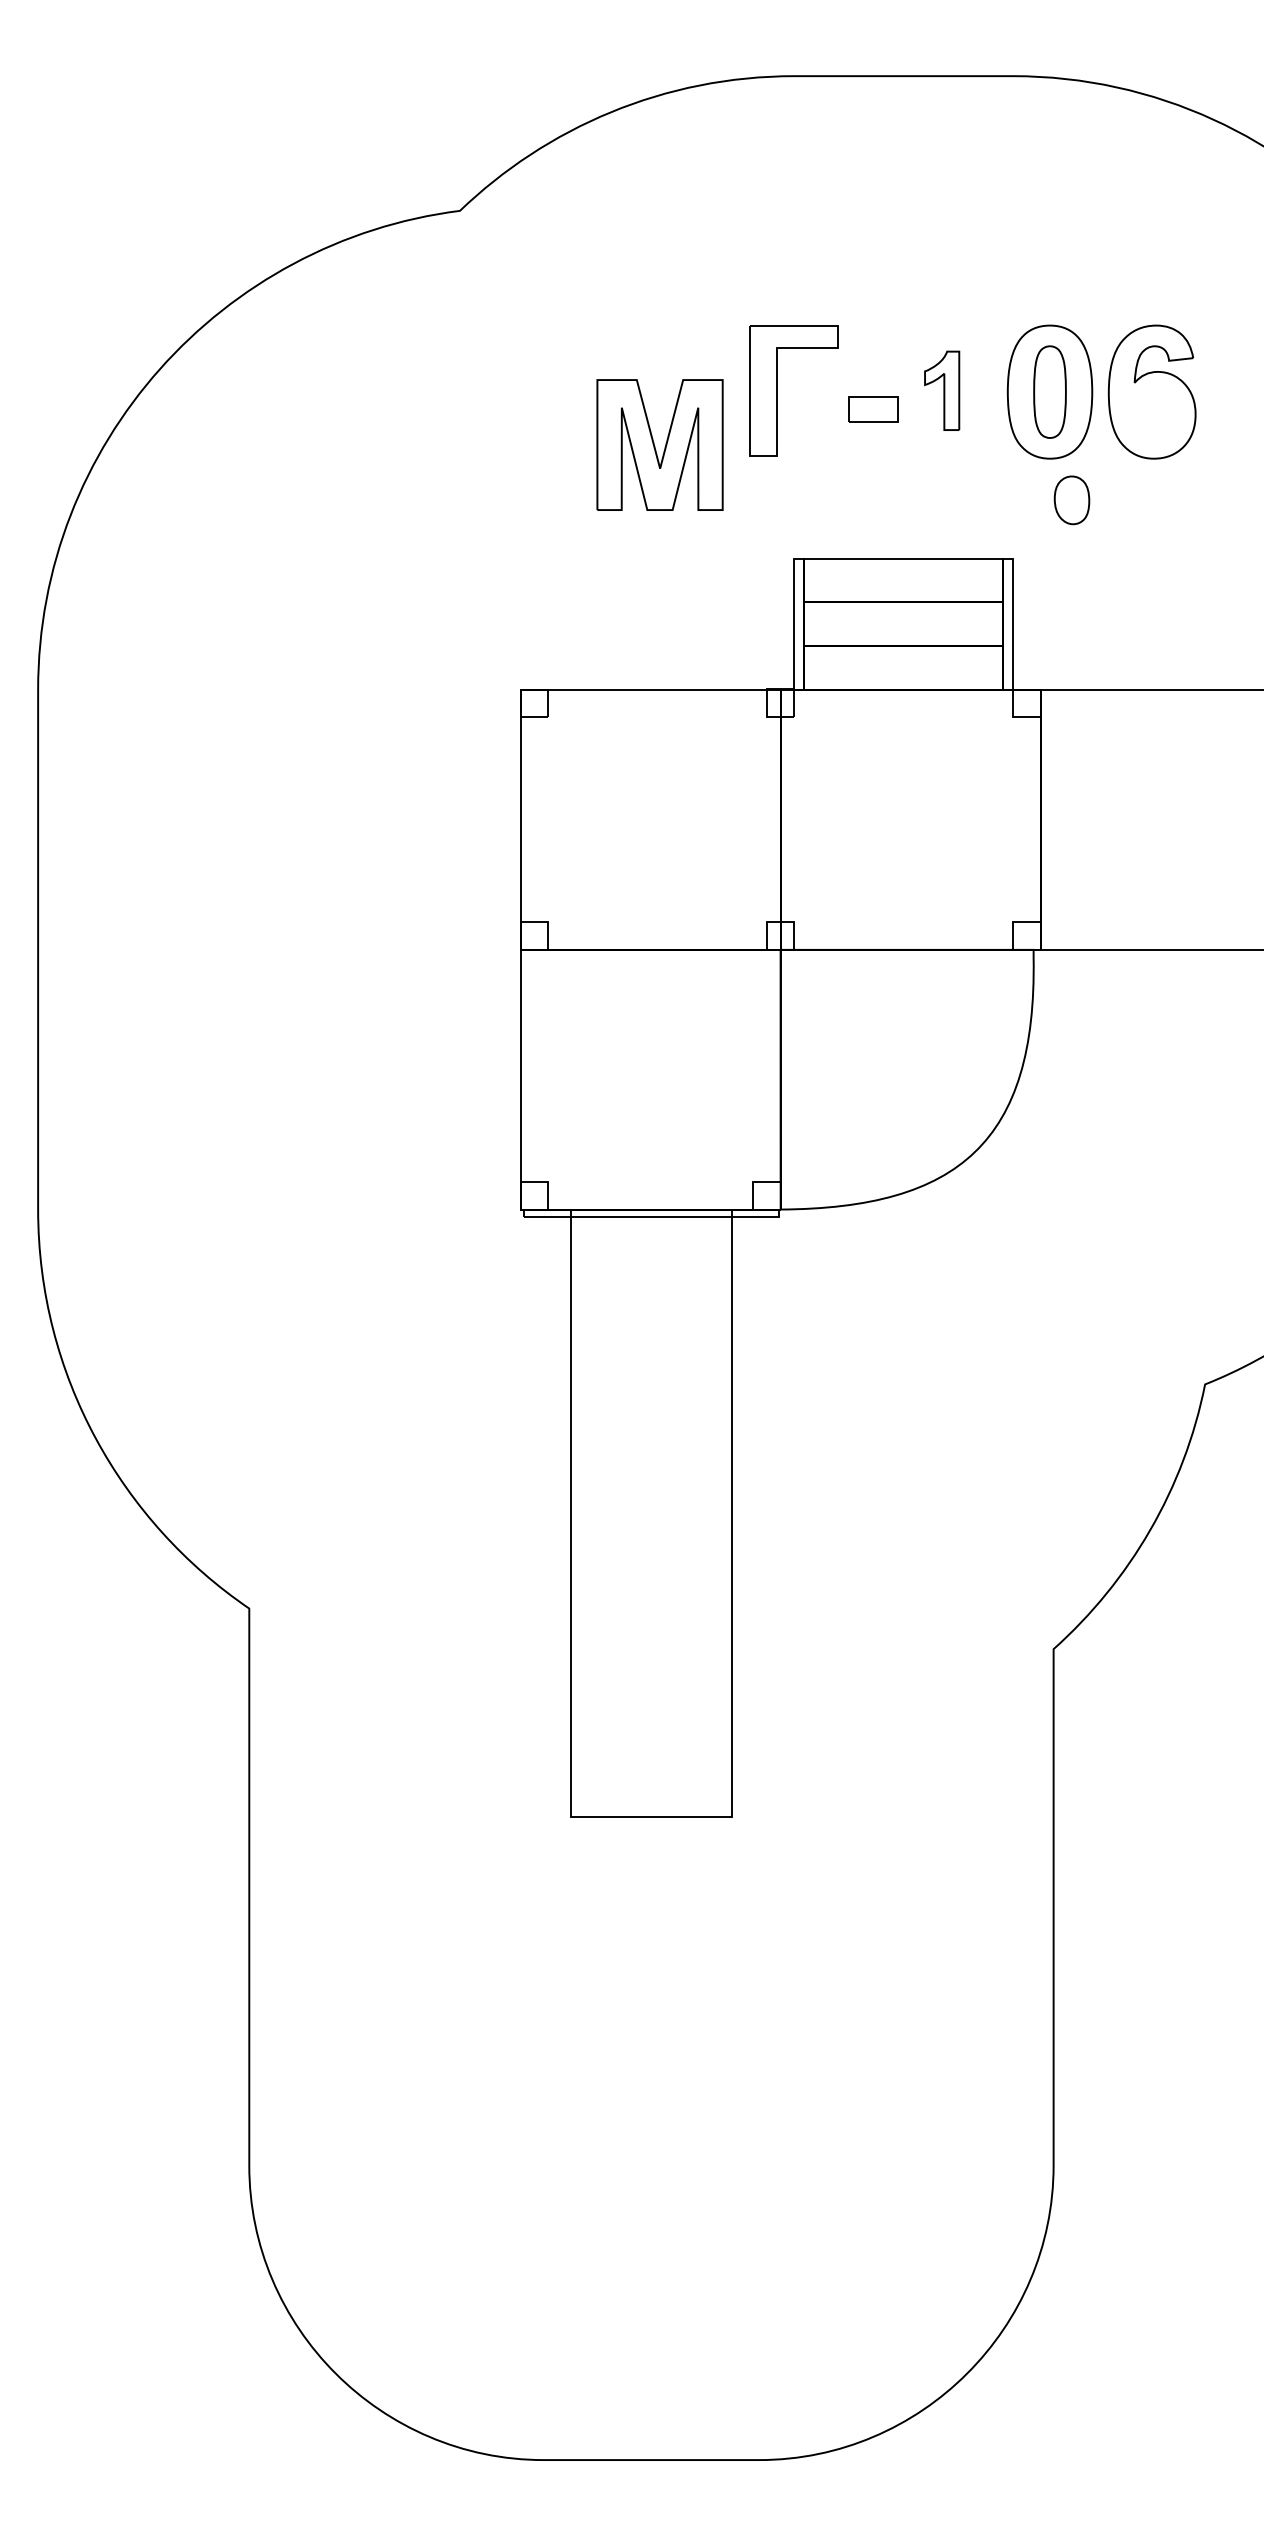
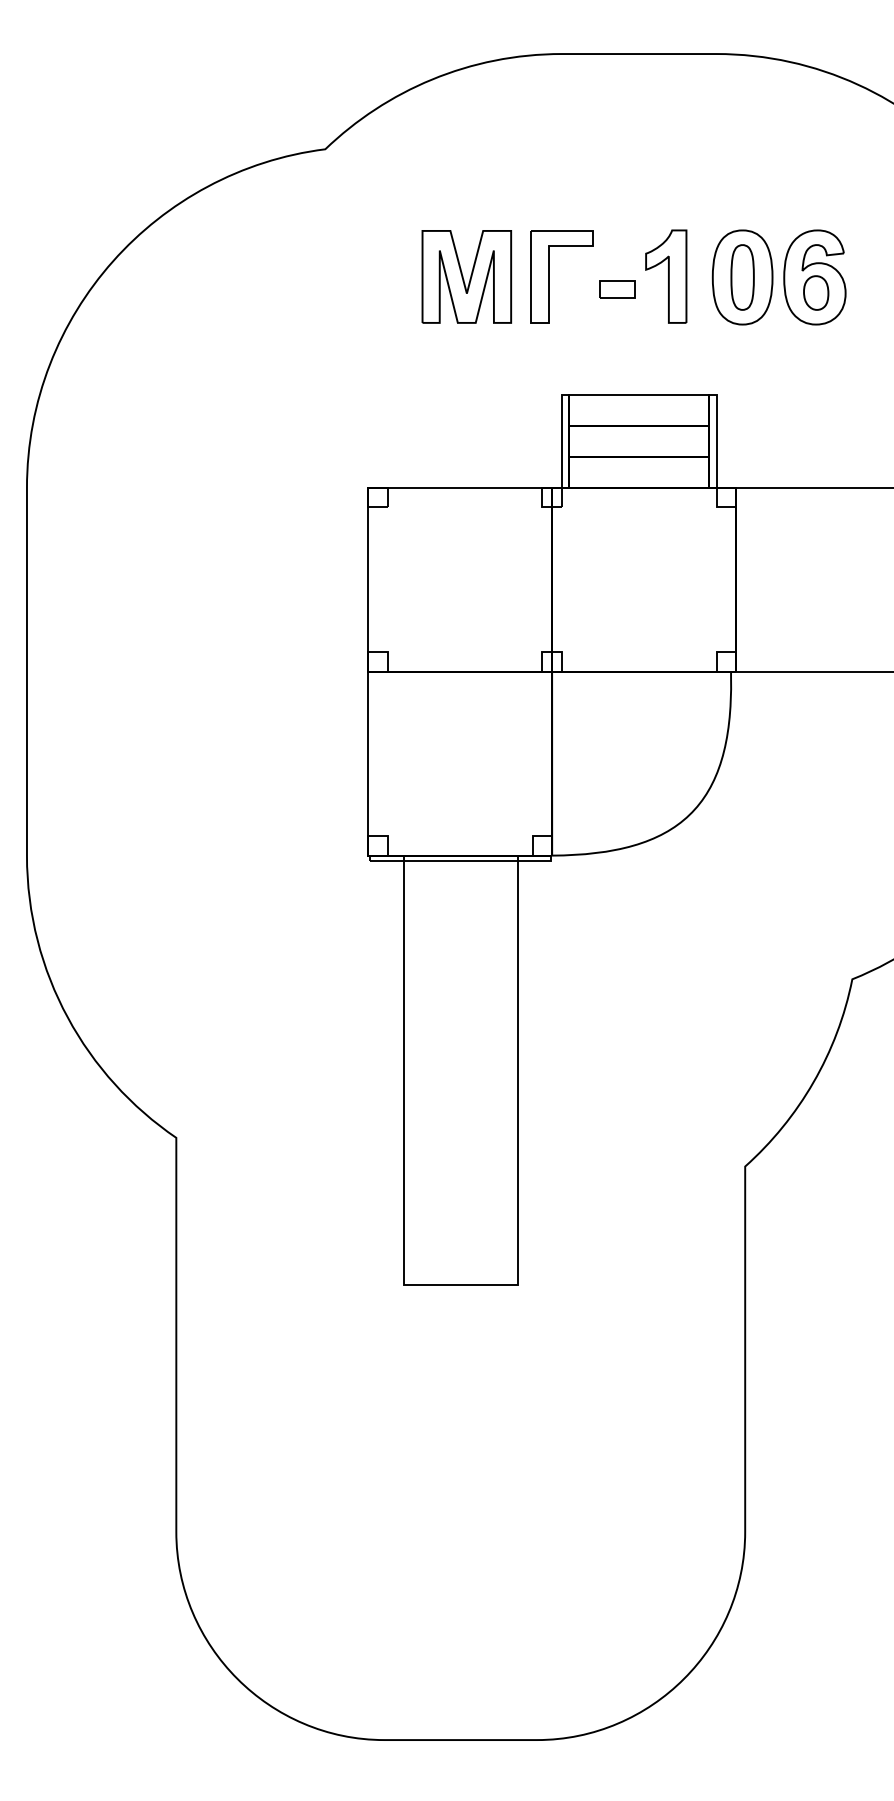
part: (942, 390) -> (666, 276), size x1.67
part: (659, 444) -> (466, 276), moved
part: (1072, 499) -> (816, 292), moved

